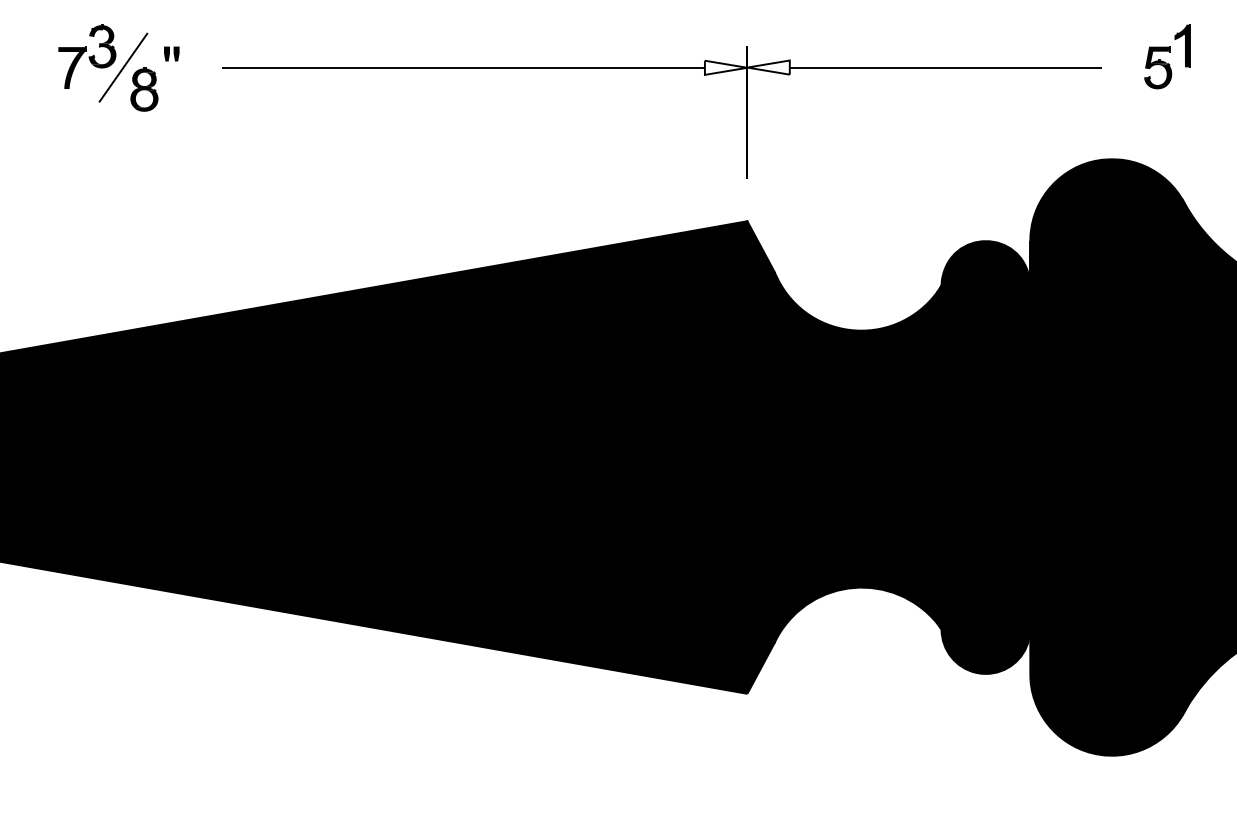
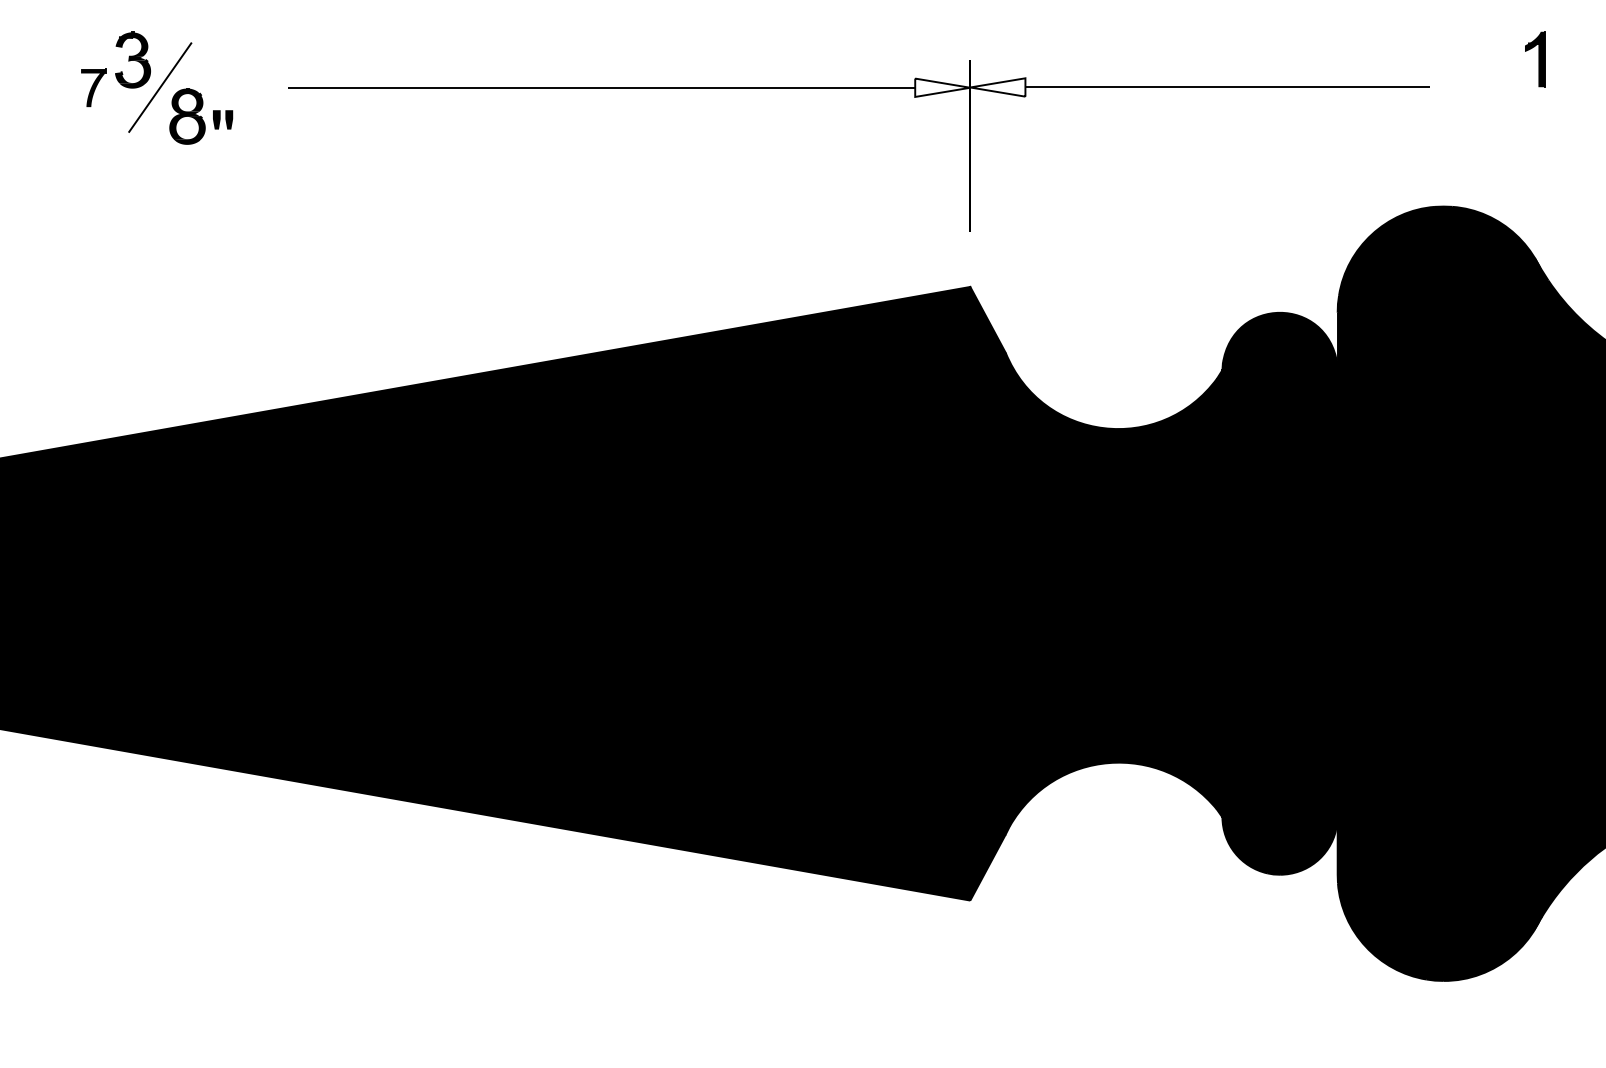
part: (172, 53) -> (223, 119), moved
part: (72, 67) -> (93, 87), size x0.7
part: (1158, 67) -> (1503, 87), removed

